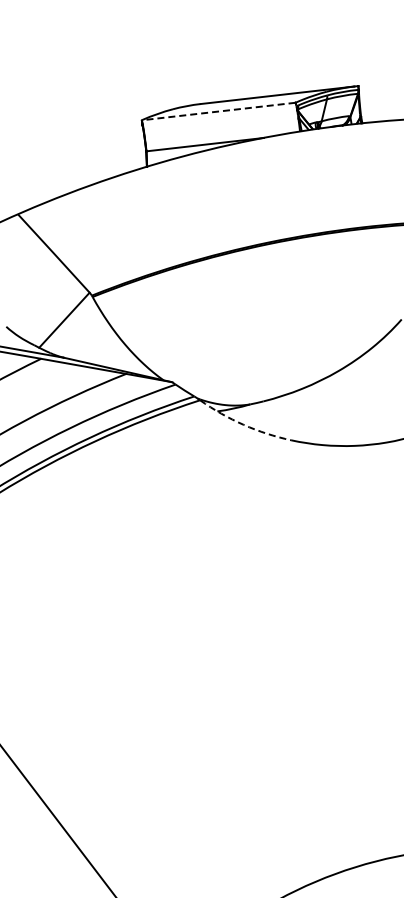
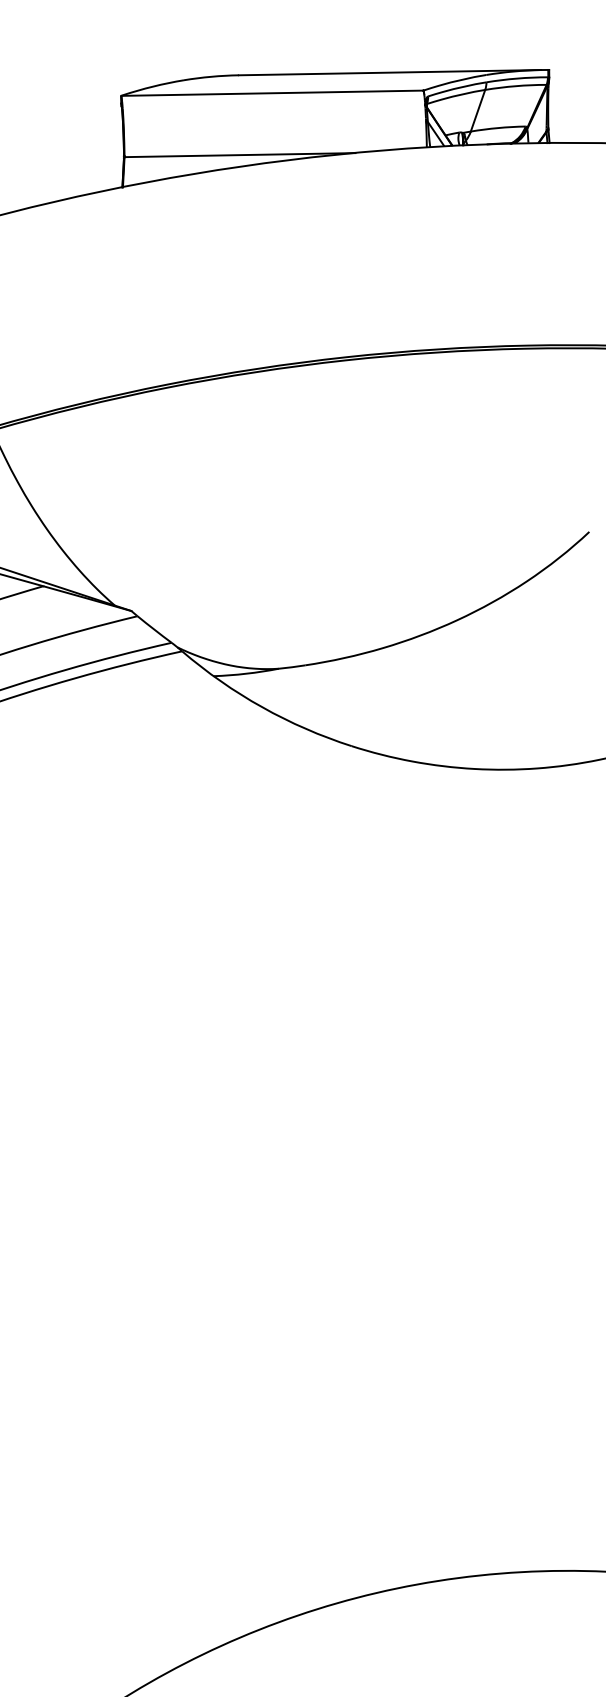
line: (218, 111) -> (271, 93), dashed -> solid
arc: (243, 424) -> (262, 706), dashed -> solid

